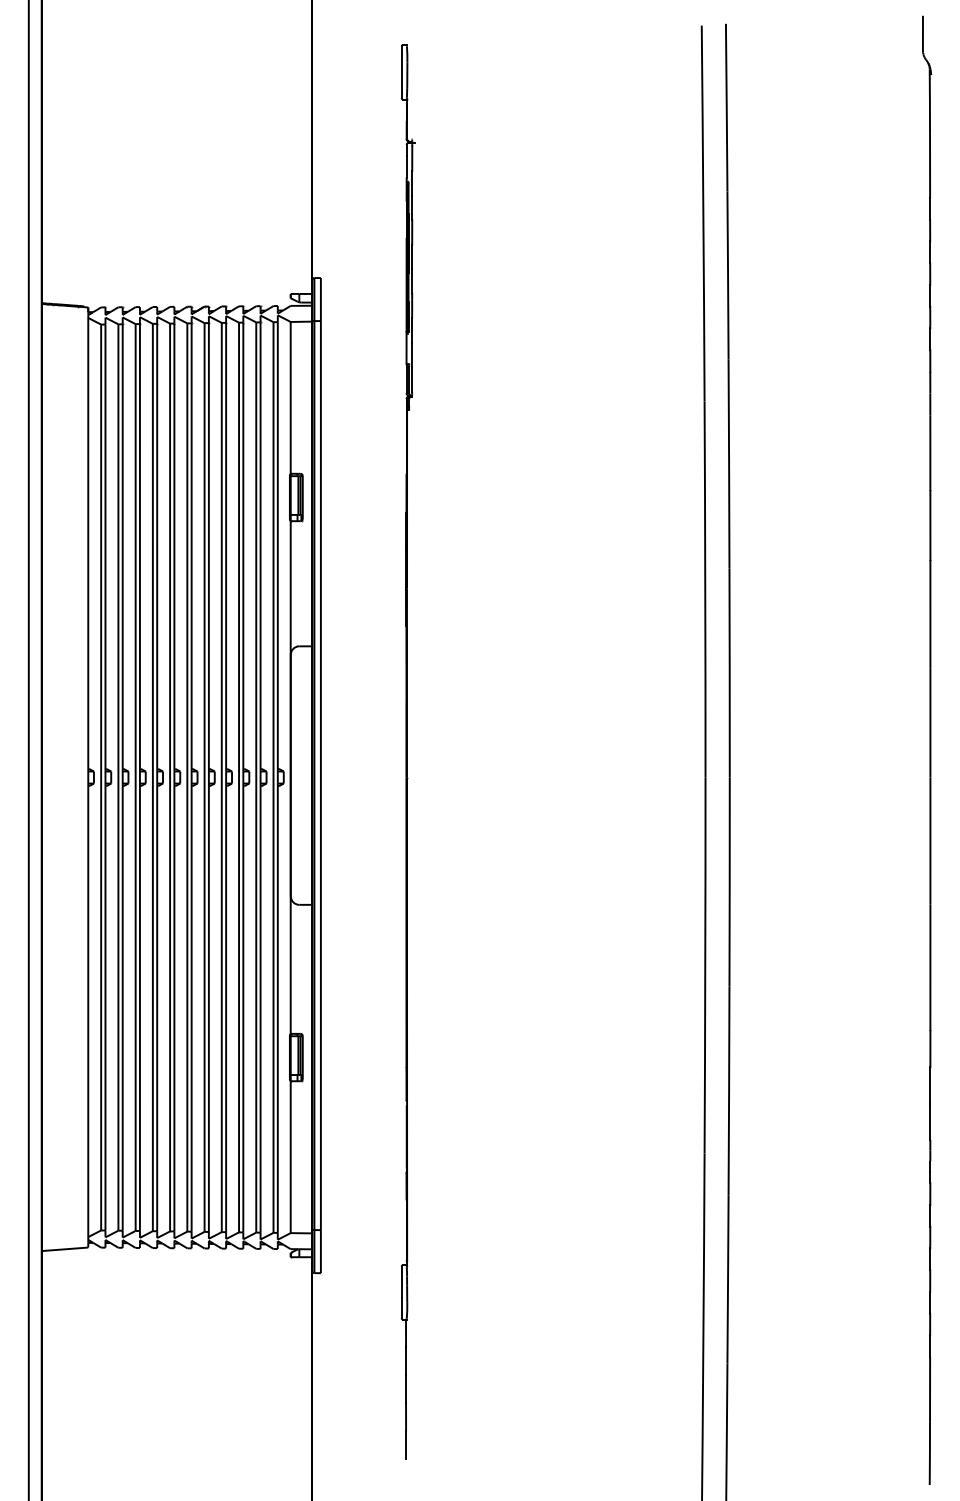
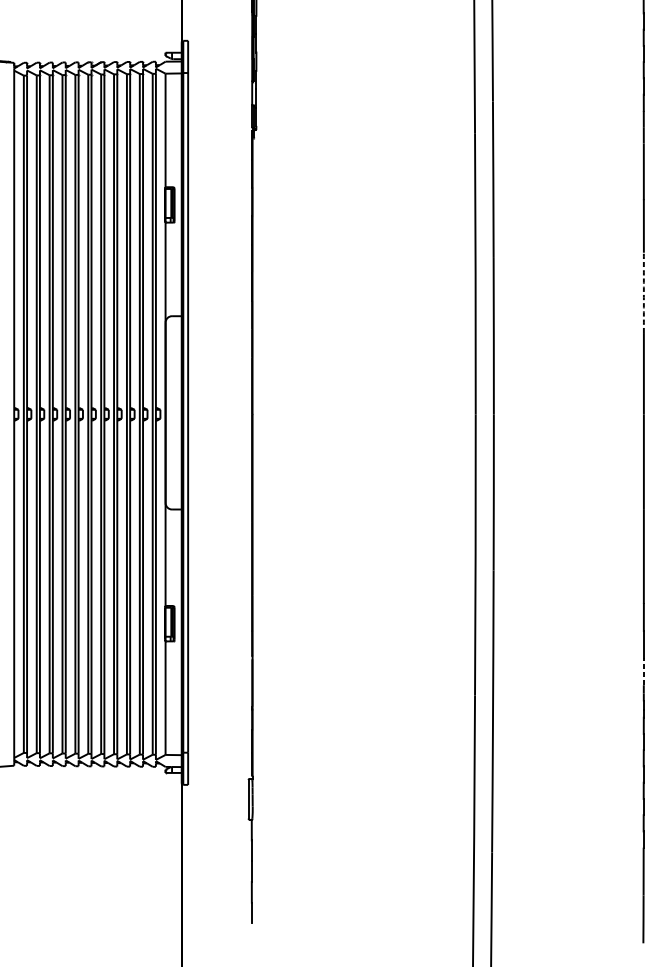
arc: (930, 614) -> (643, 292), solid -> dashed
line: (930, 1121) -> (643, 671), solid -> dashed

